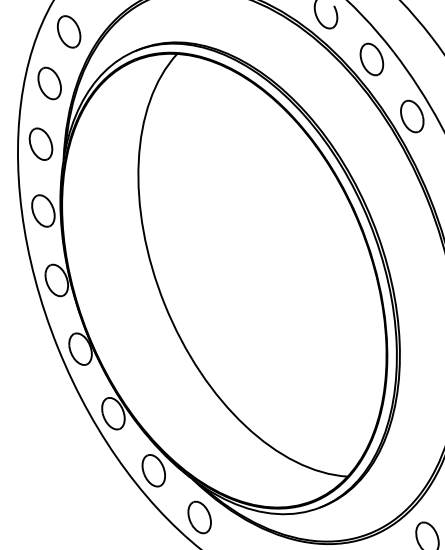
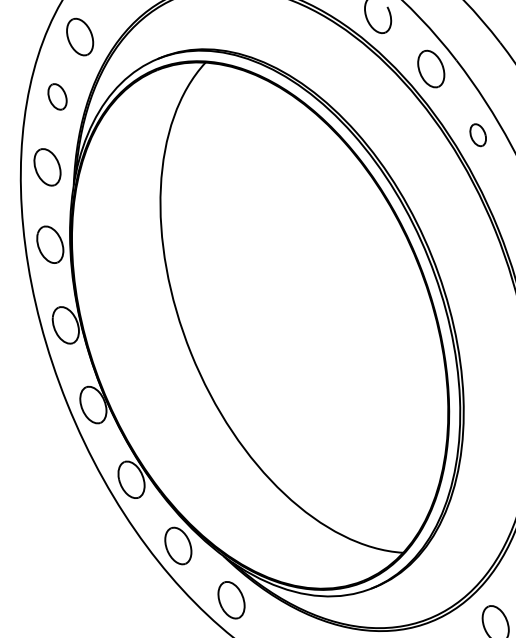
part: (49, 83) -> (57, 96), size x0.7
part: (412, 116) -> (478, 135), size x0.6

